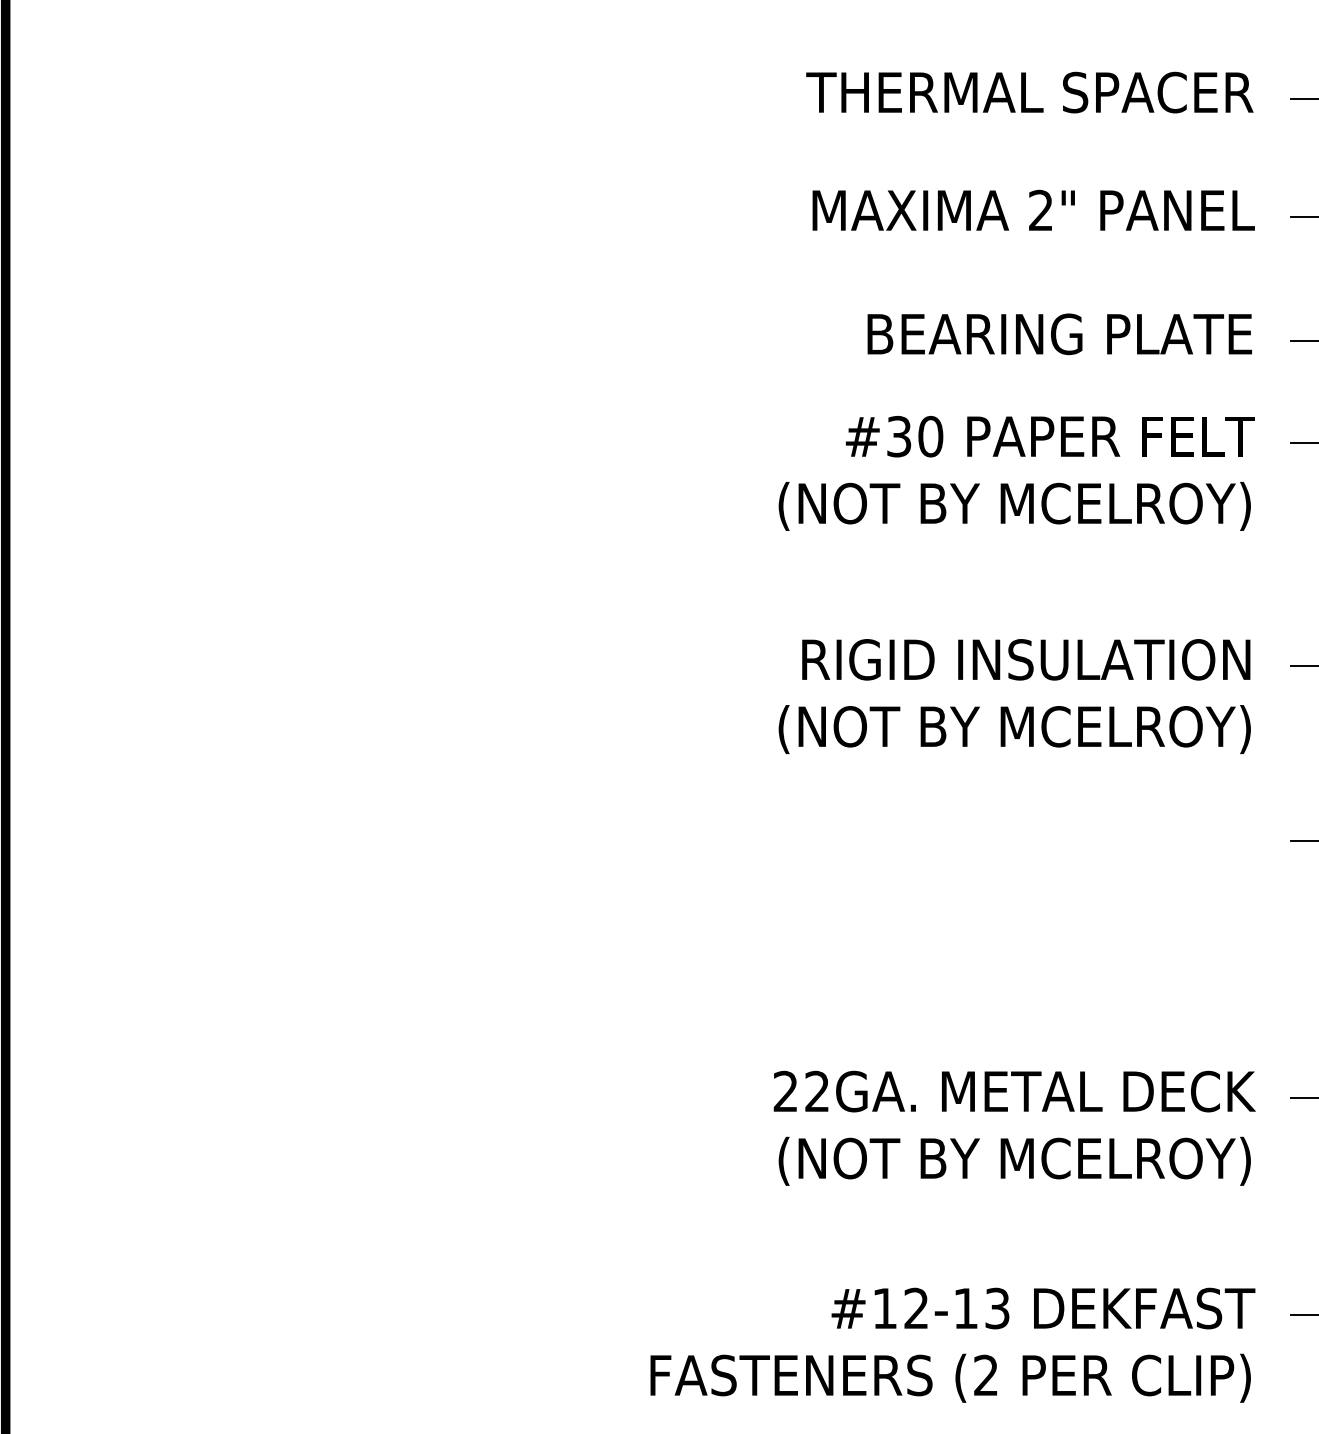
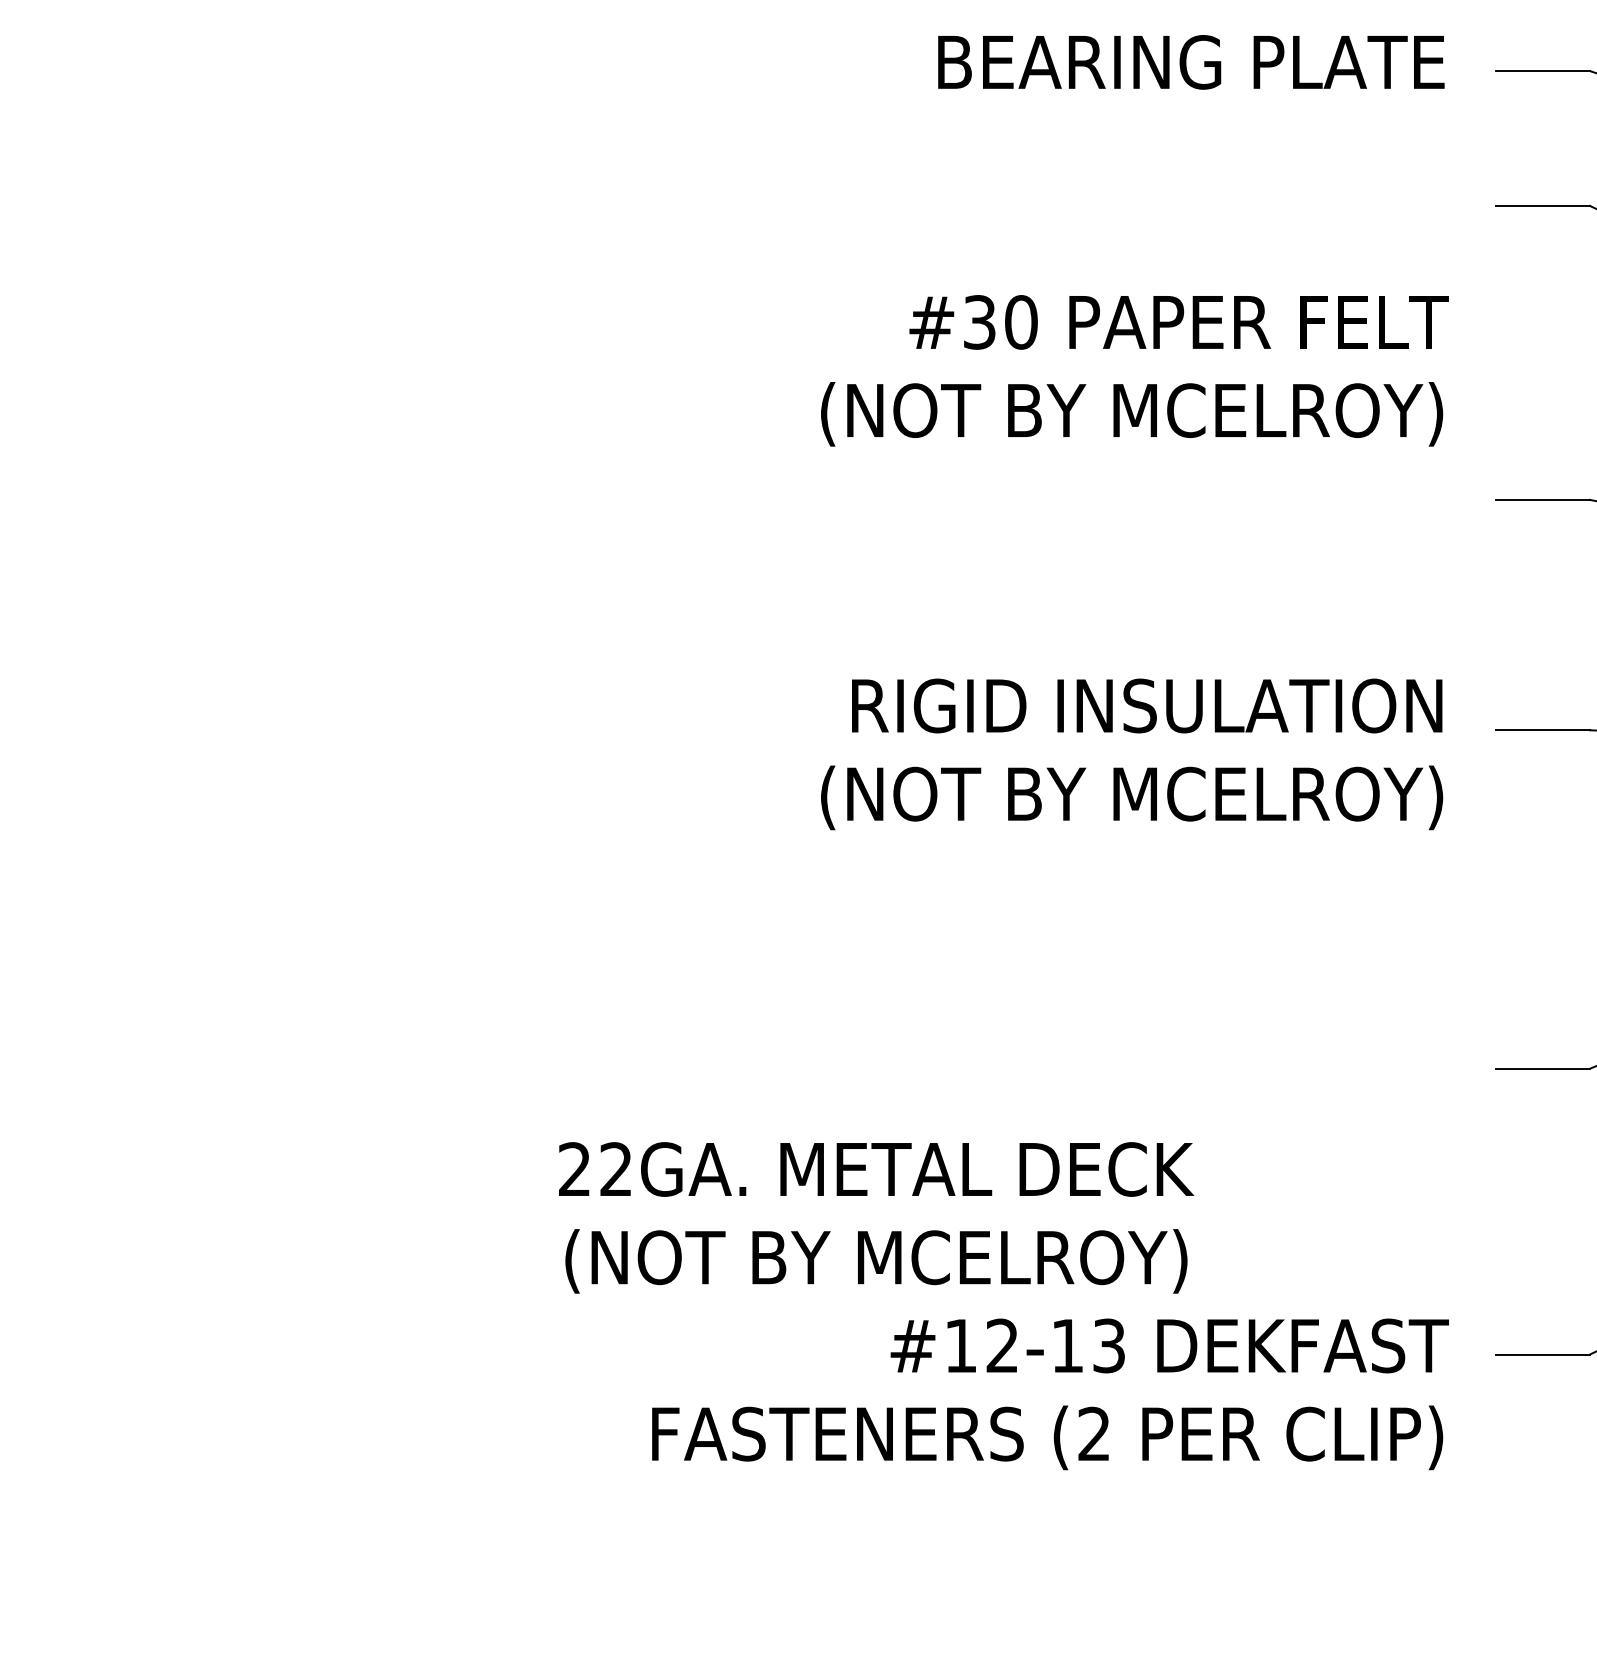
text: (1016, 473) -> (1134, 370), moved
text: (1014, 696) -> (1131, 754), moved
text: (1014, 1127) -> (876, 1216), moved

